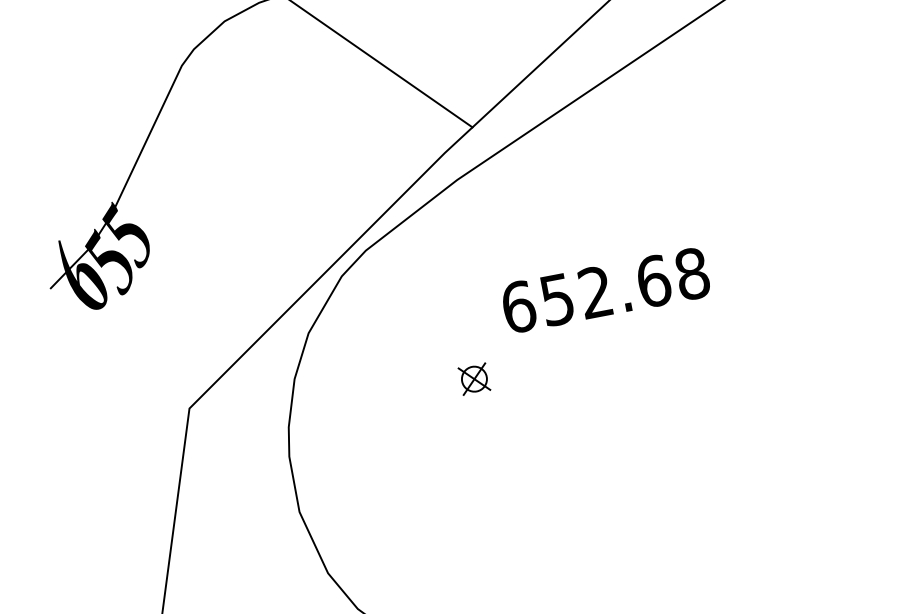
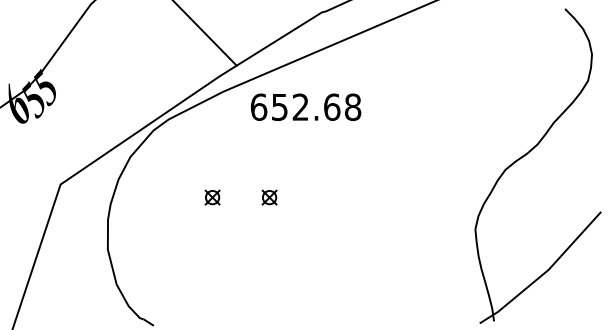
text: (606, 288) -> (306, 106), moved
part: (579, 358) -> (269, 197), added

